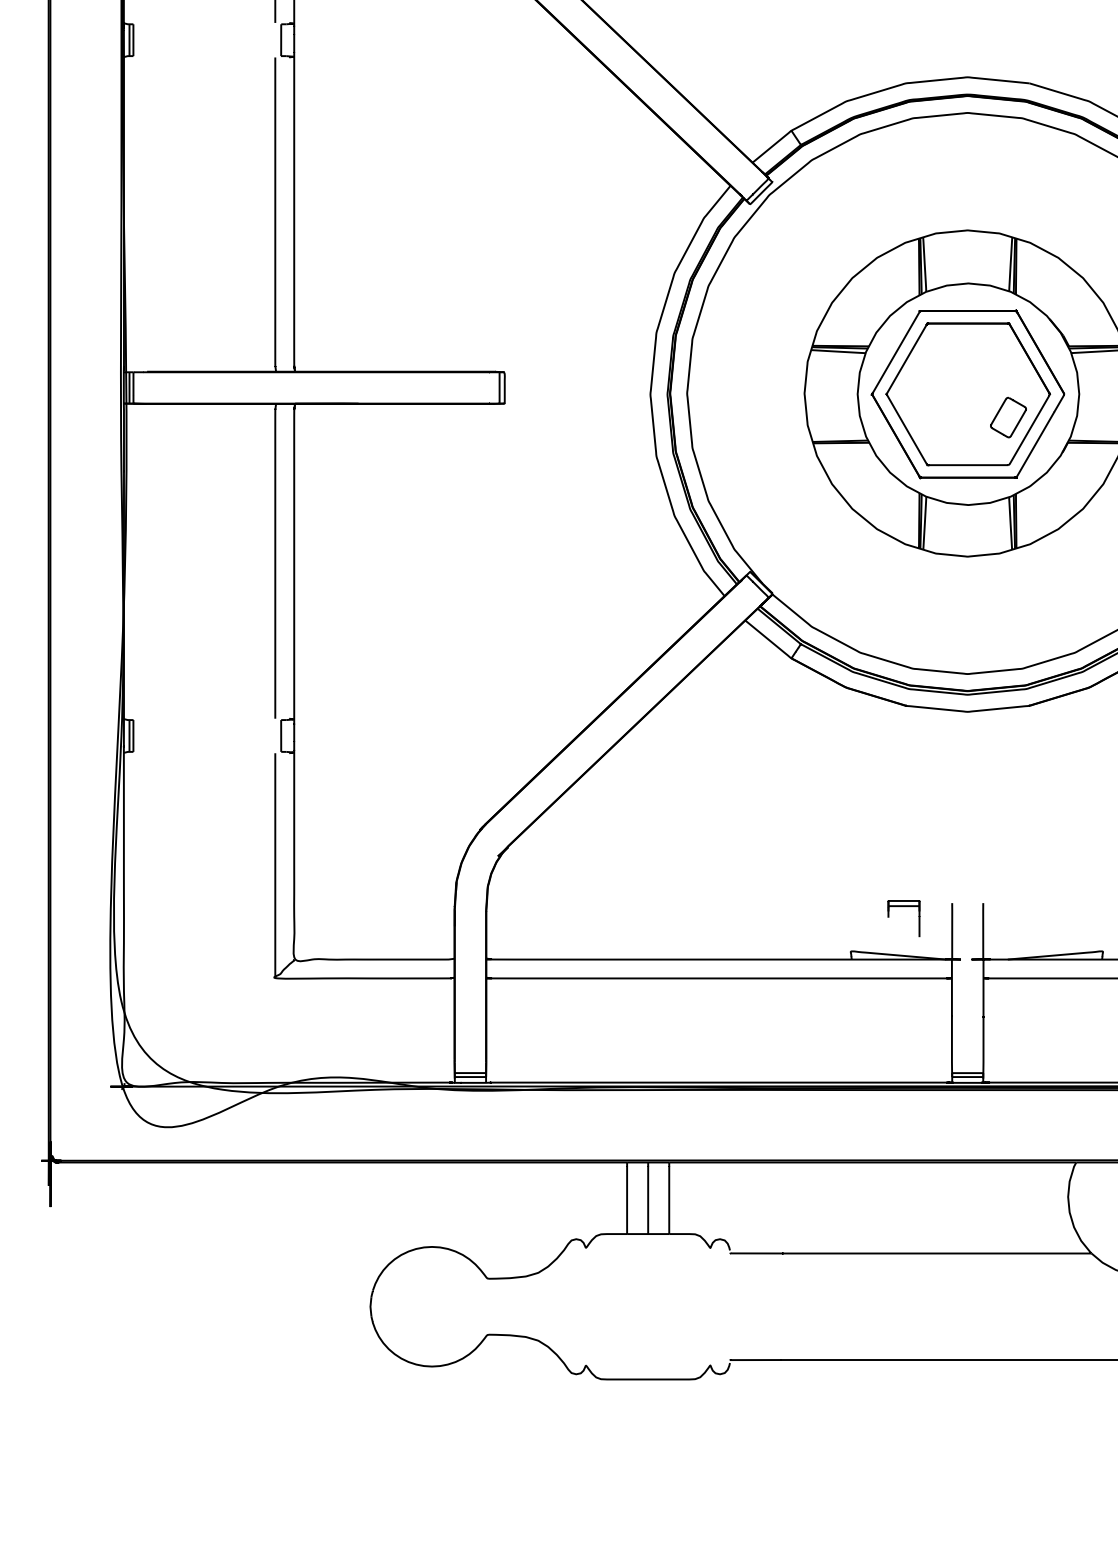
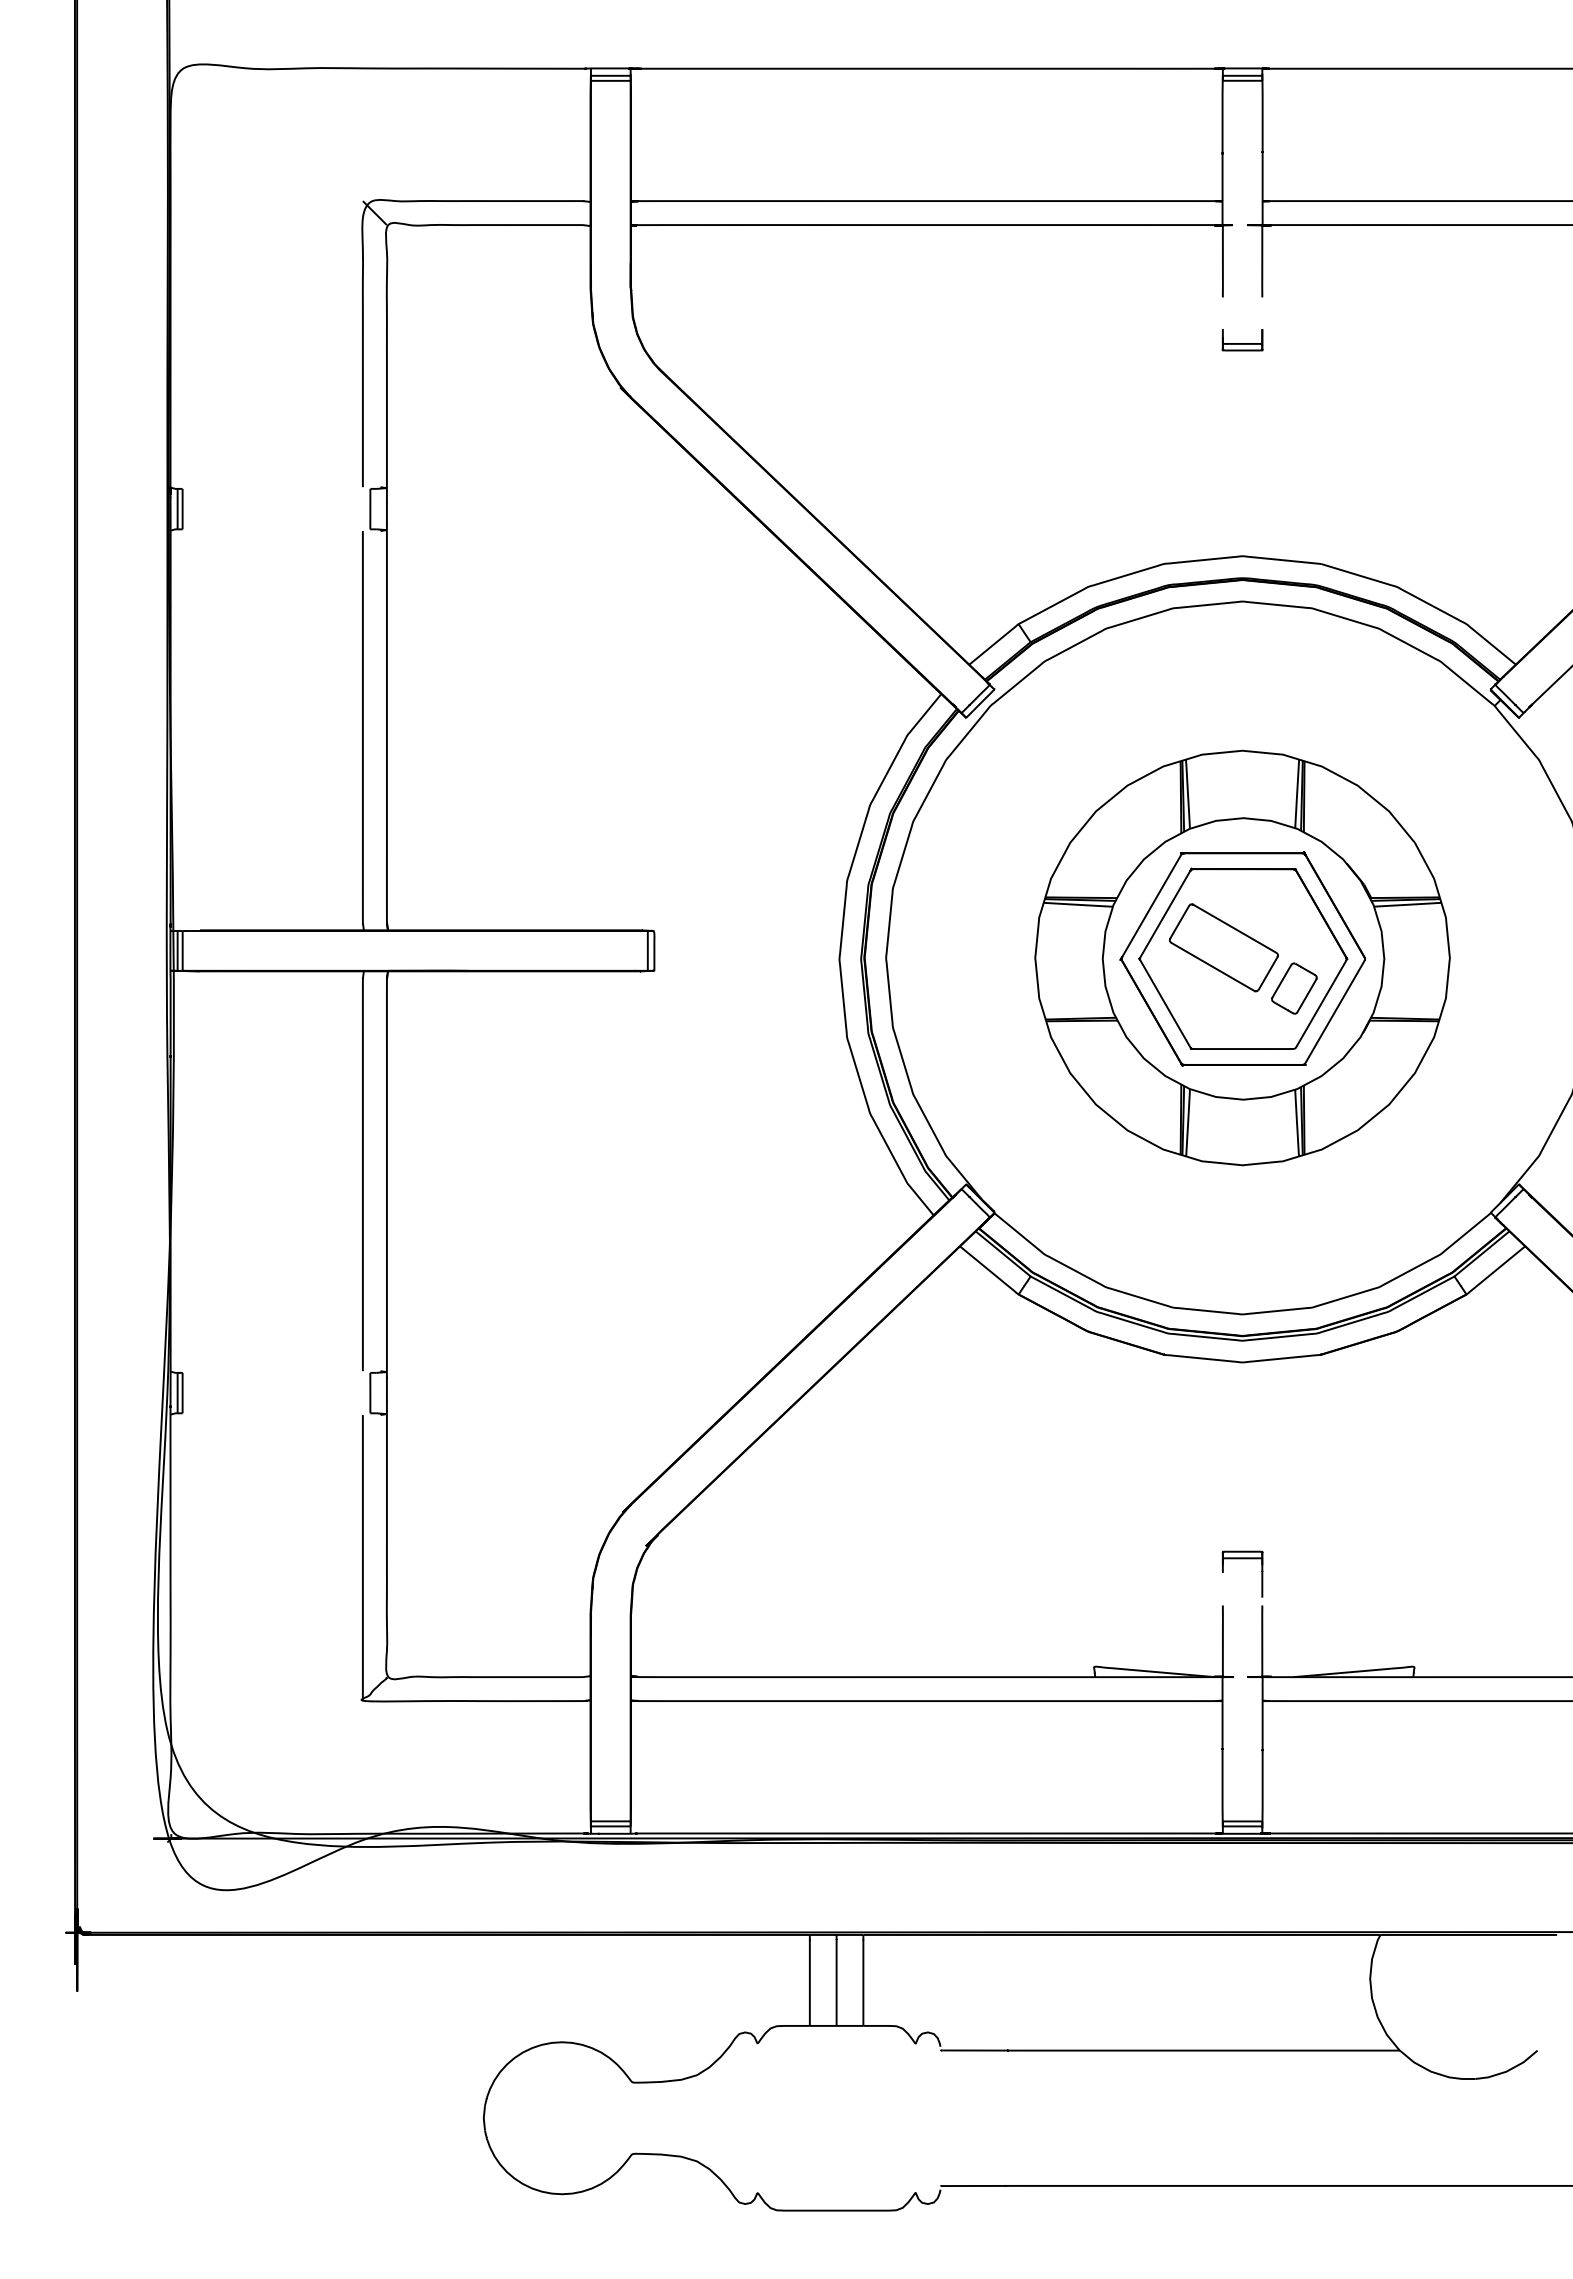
part: (952, 385) -> (1223, 947), added
part: (903, 907) -> (1242, 1559), moved

